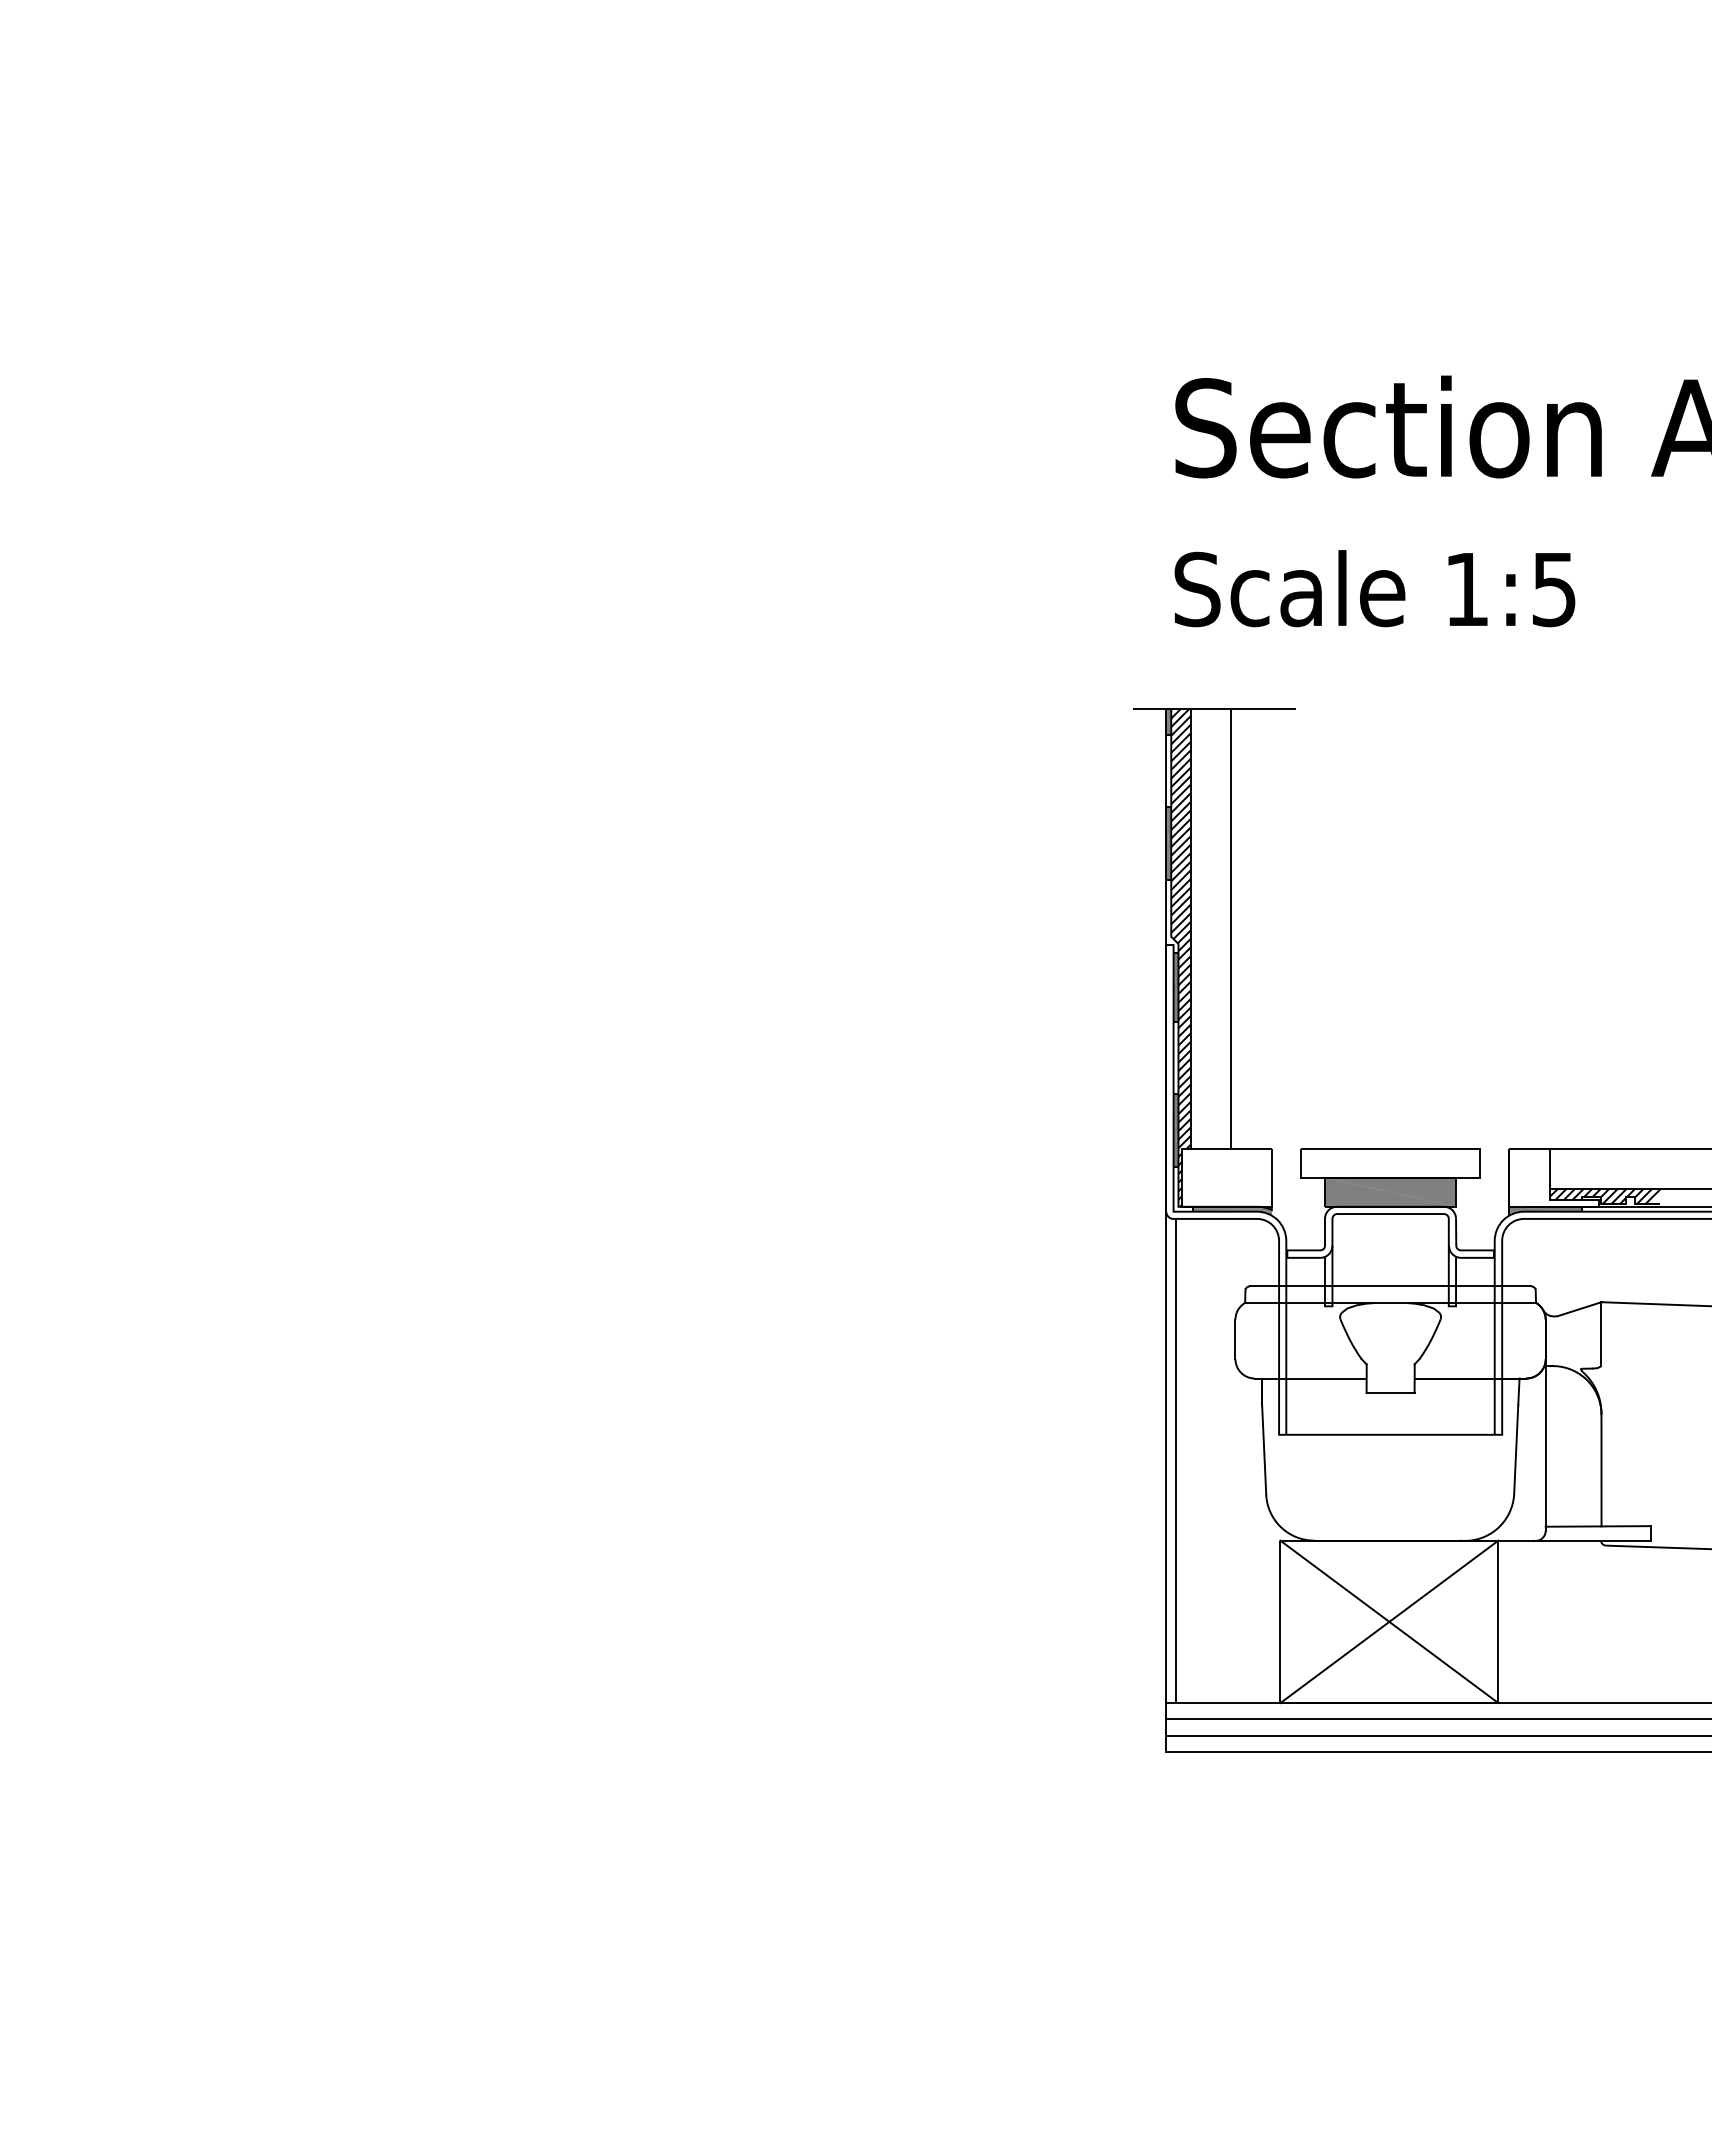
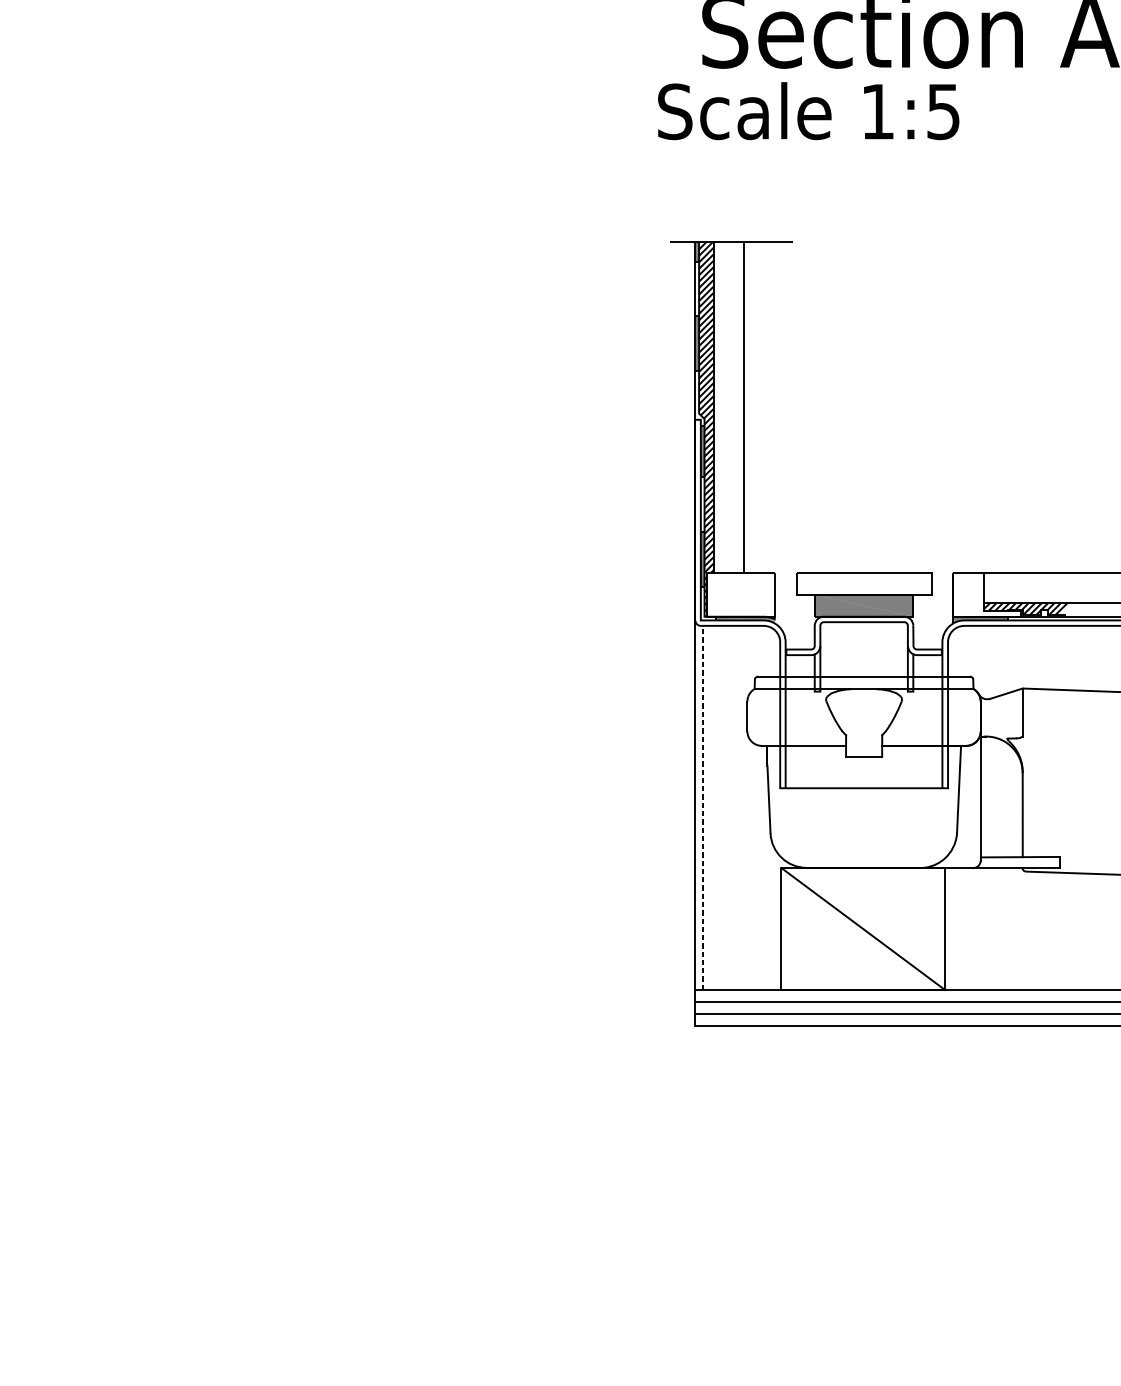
text: (1374, 588) -> (808, 111), moved
line: (1175, 1460) -> (702, 807), solid -> dashed
line: (1389, 1621) -> (863, 928), removed

